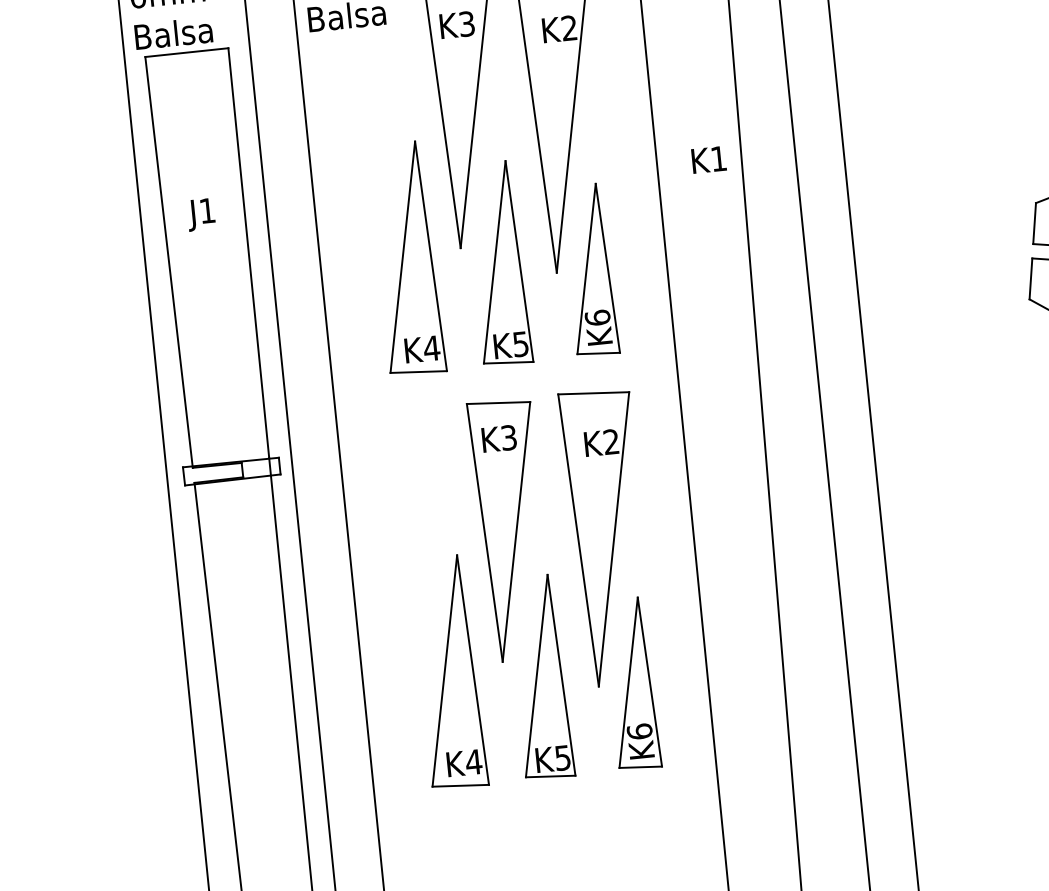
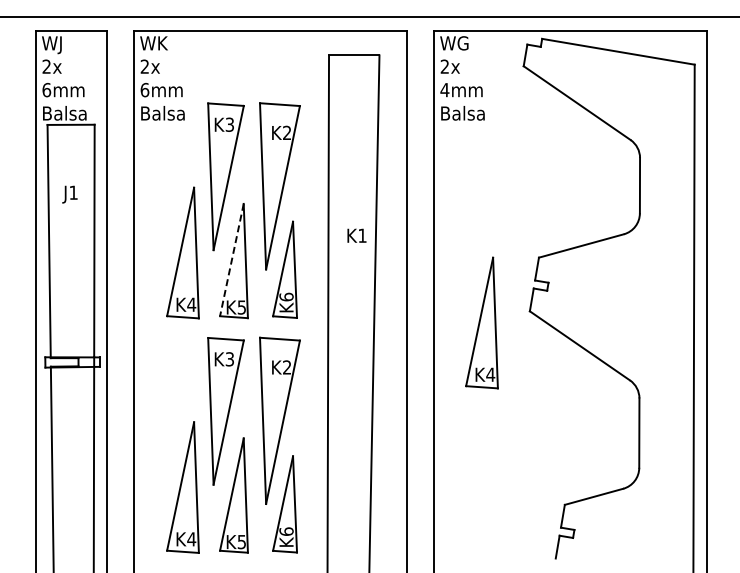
text: (708, 159) -> (356, 235), moved
text: (200, 214) -> (69, 194), moved
line: (494, 263) -> (231, 260), solid -> dashed
part: (946, 327) -> (481, 322), added

